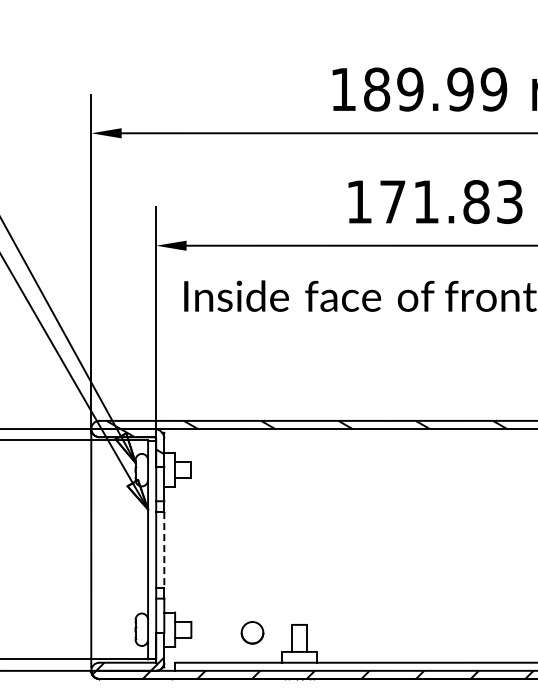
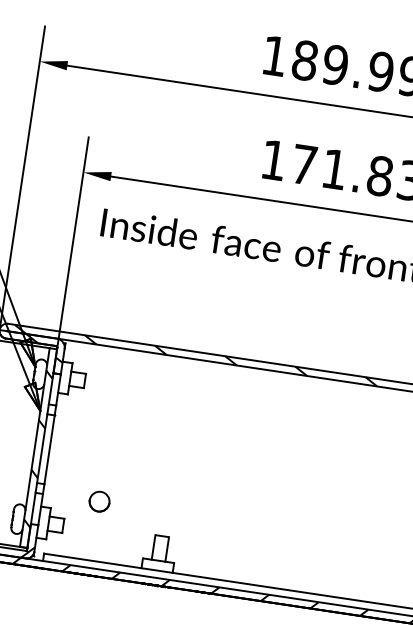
line: (164, 549) -> (49, 449), dashed -> solid
hatch: (152, 551) -> (38, 449), added
part: (252, 632) -> (99, 501), moved

